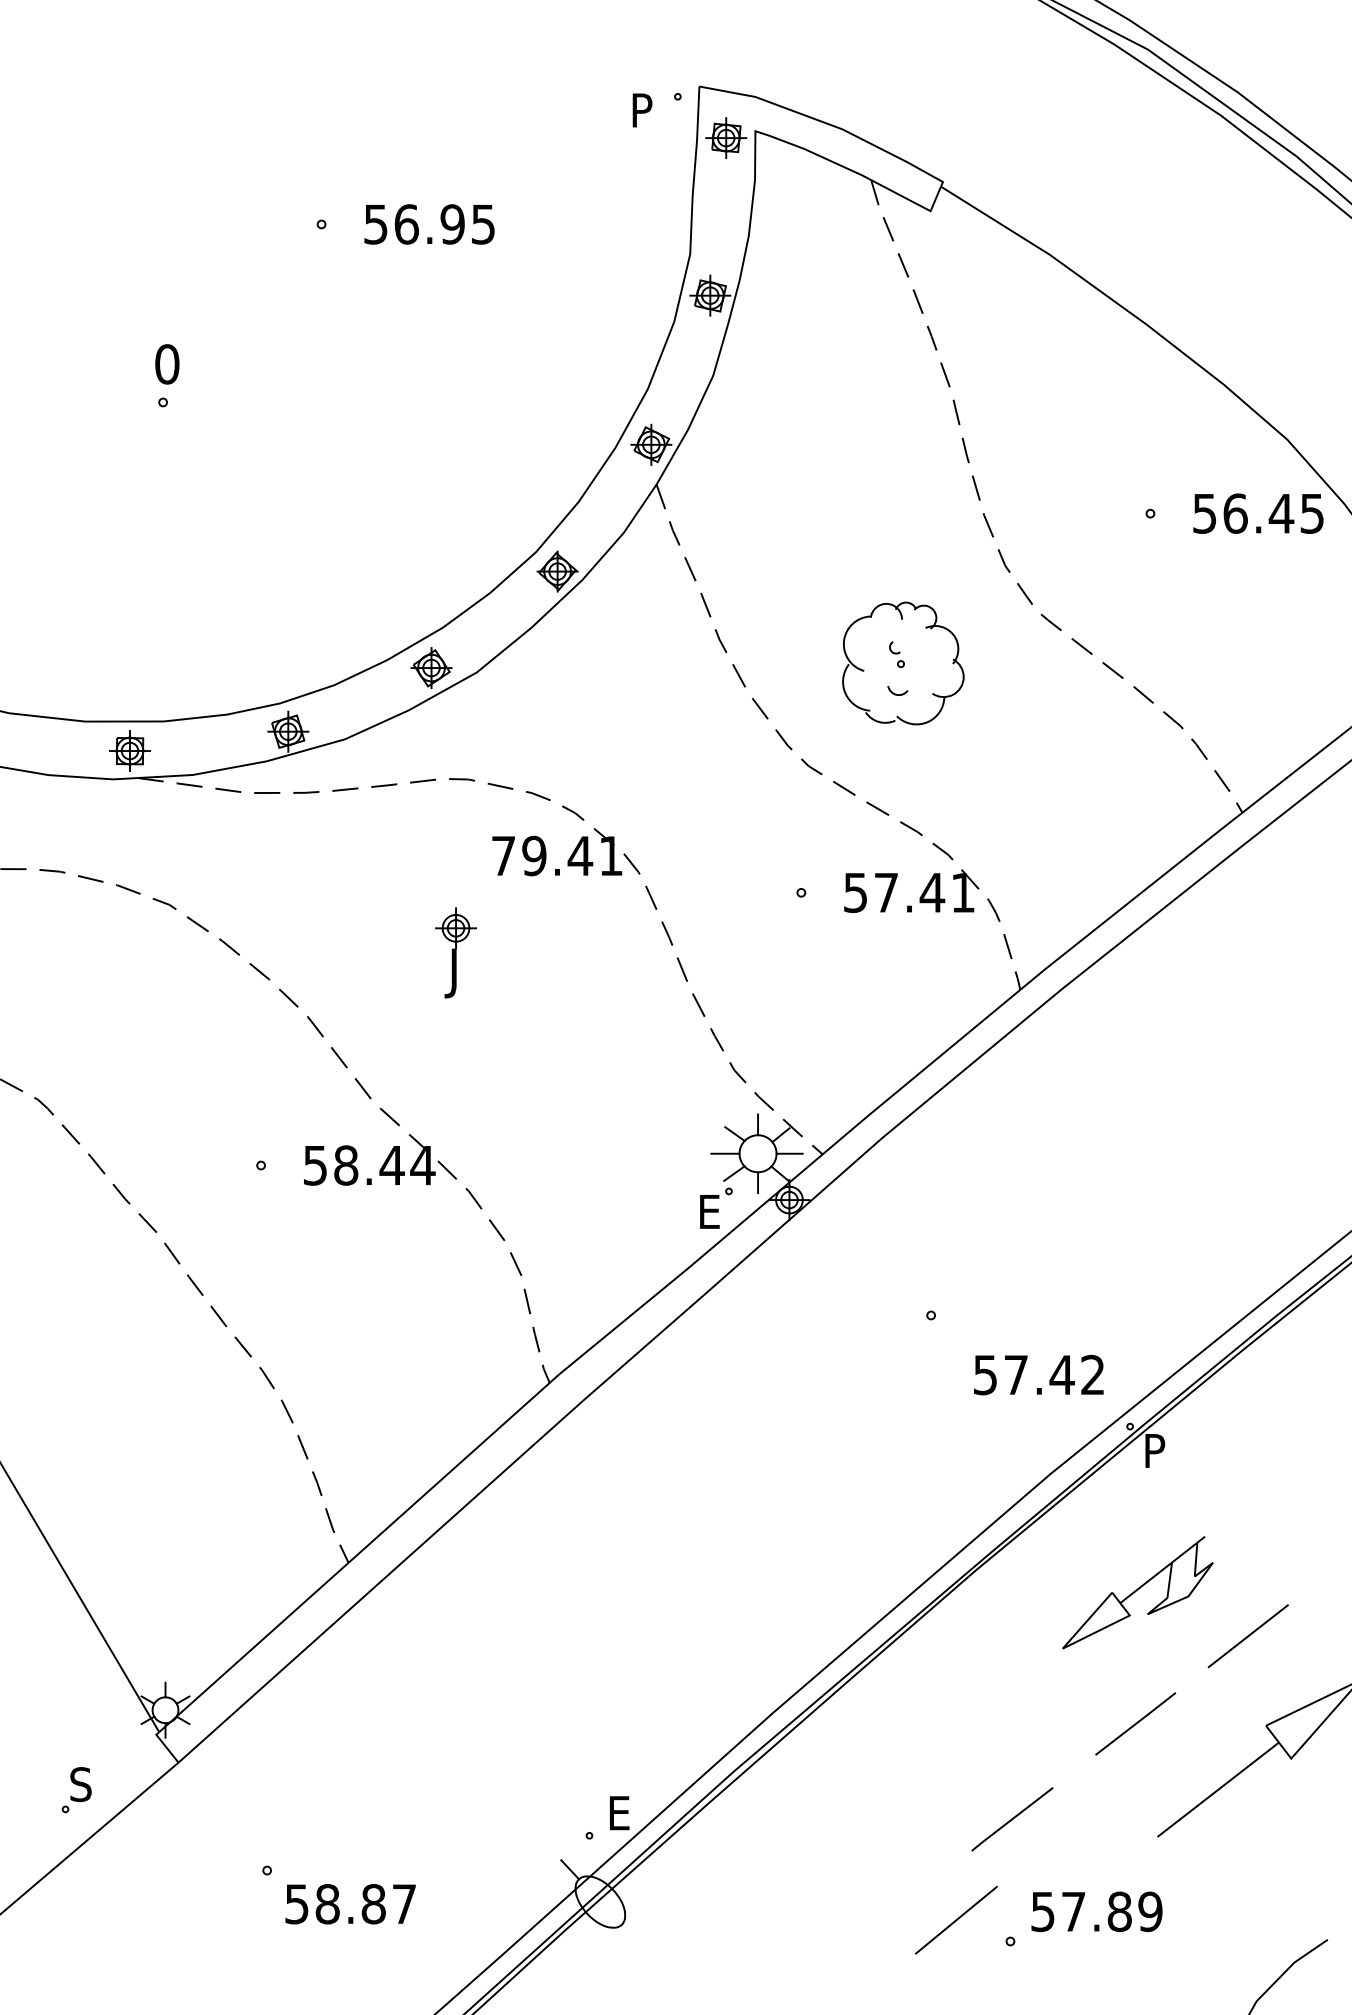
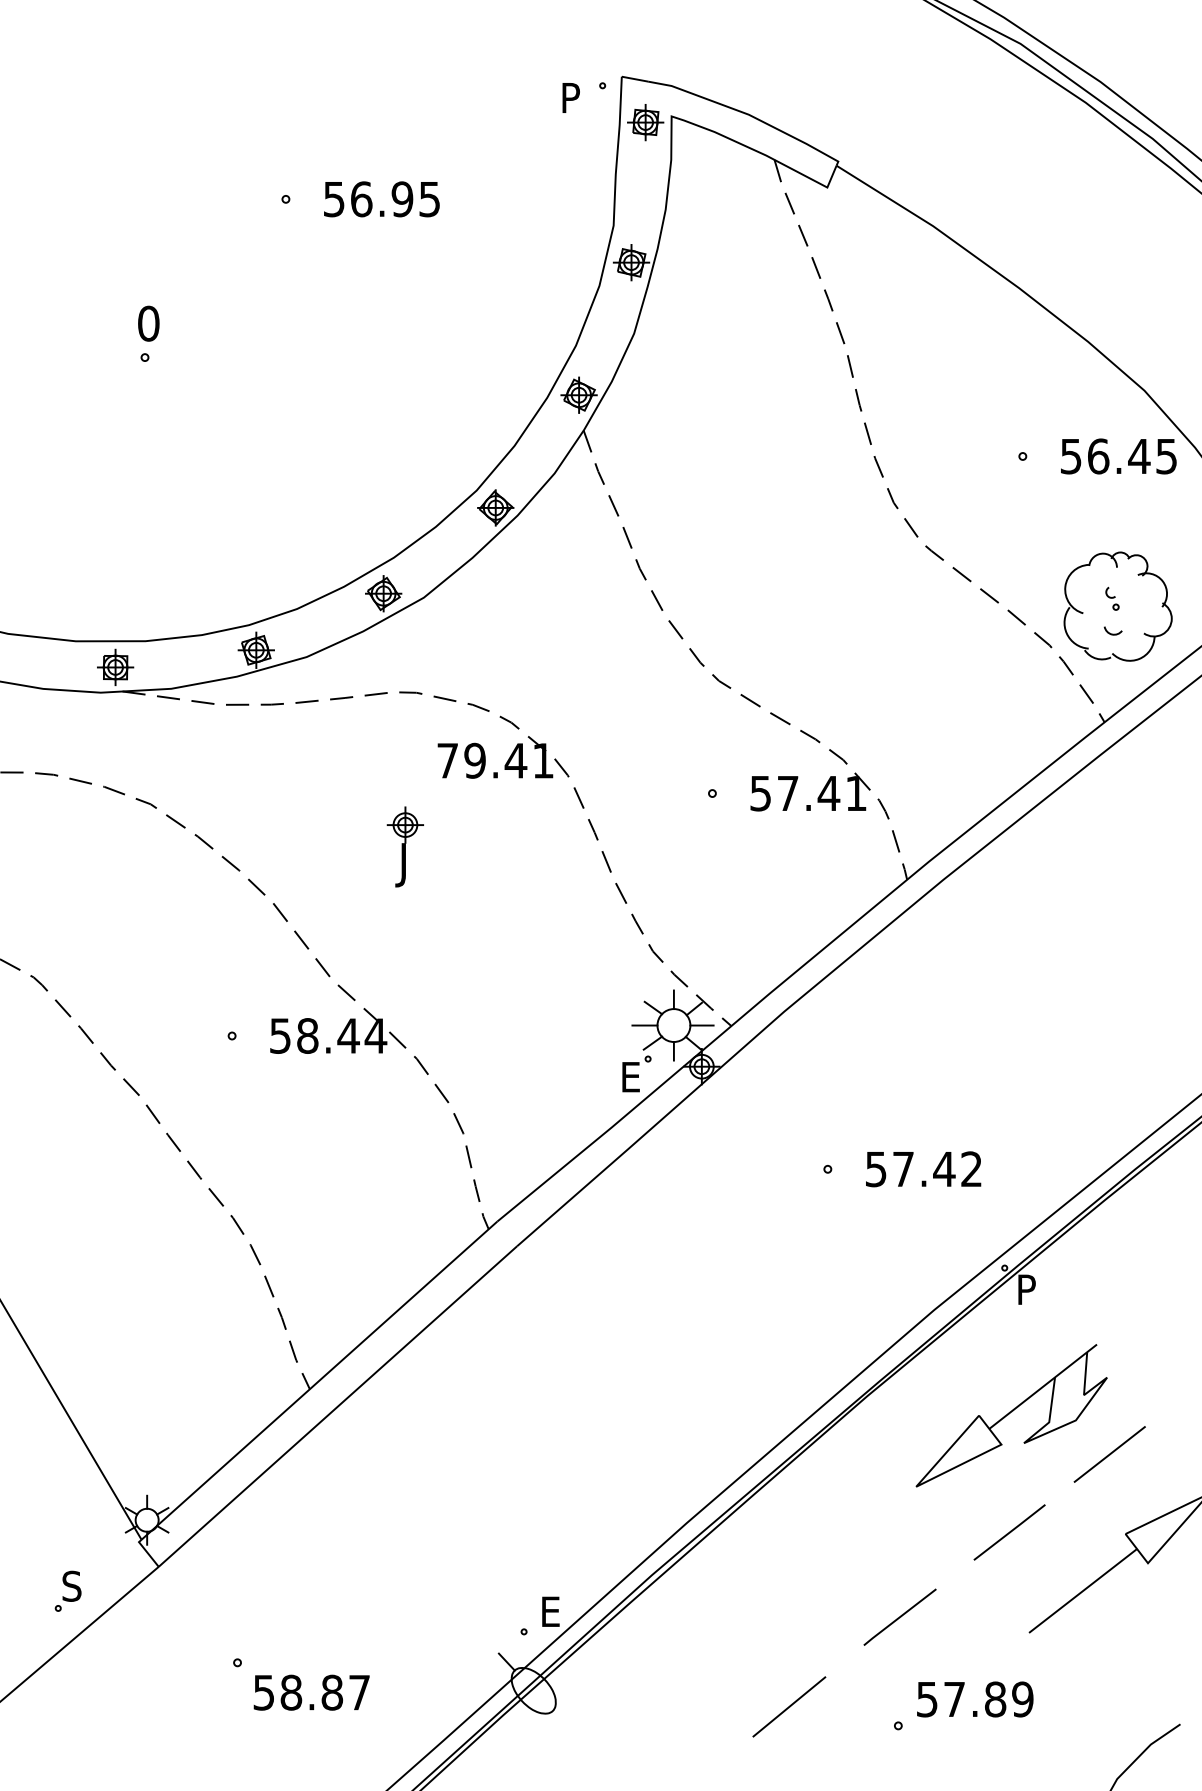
part: (902, 663) -> (1117, 606), moved
text: (1038, 1375) -> (923, 1169), moved
part: (1137, 1592) -> (1011, 1415), size x1.43
line: (956, 1919) -> (789, 1706), moved

